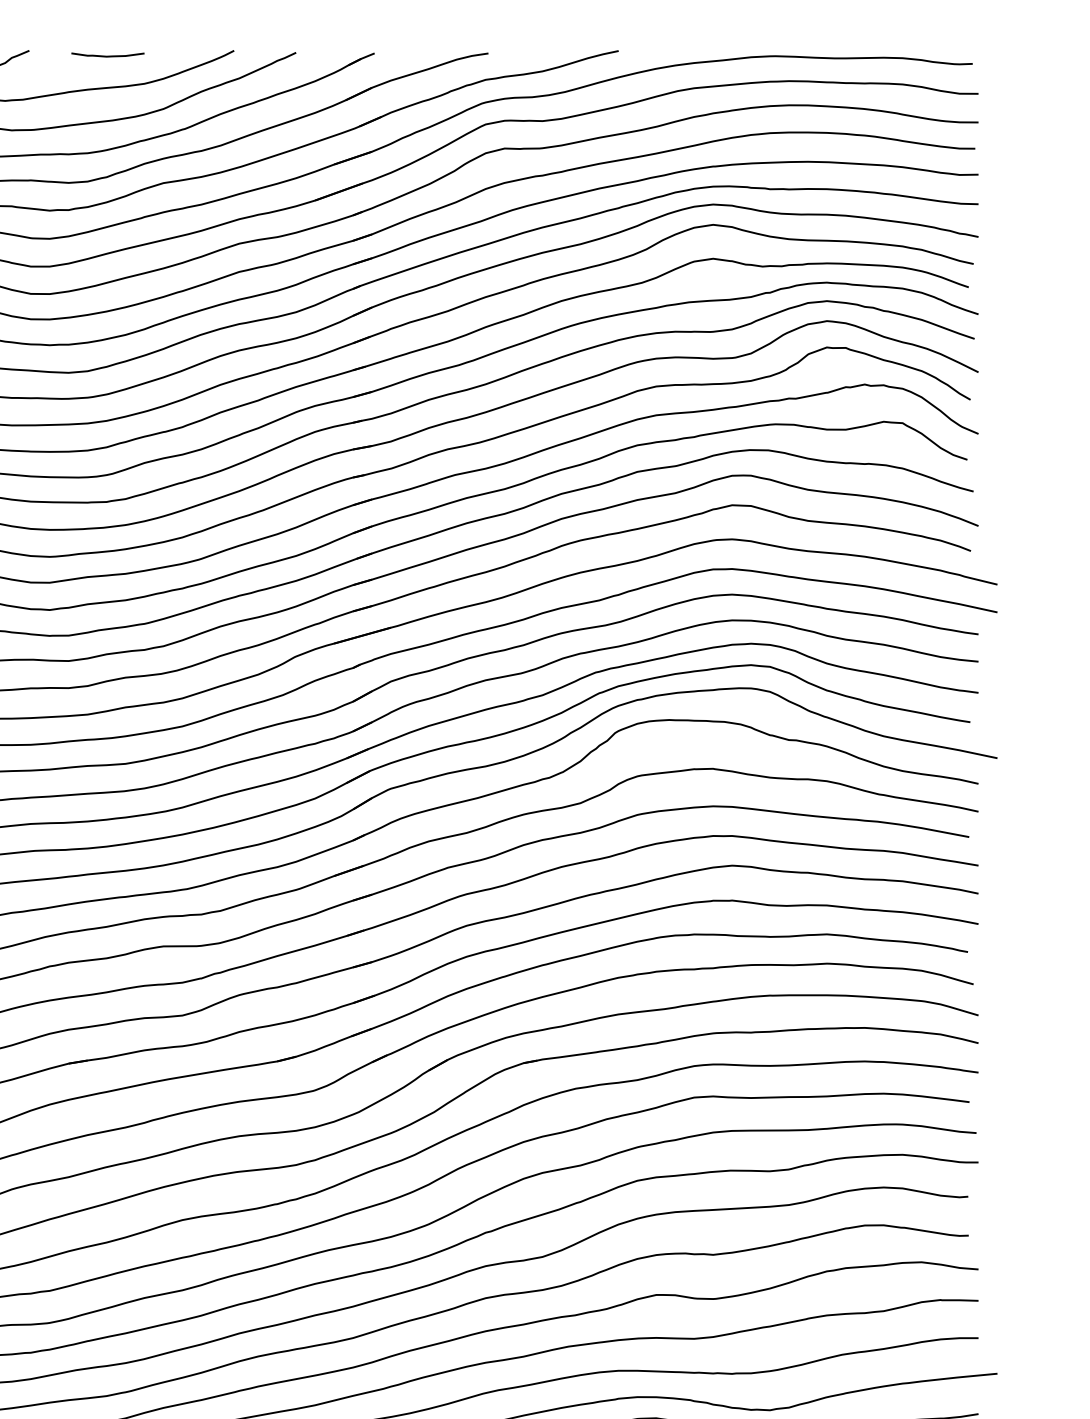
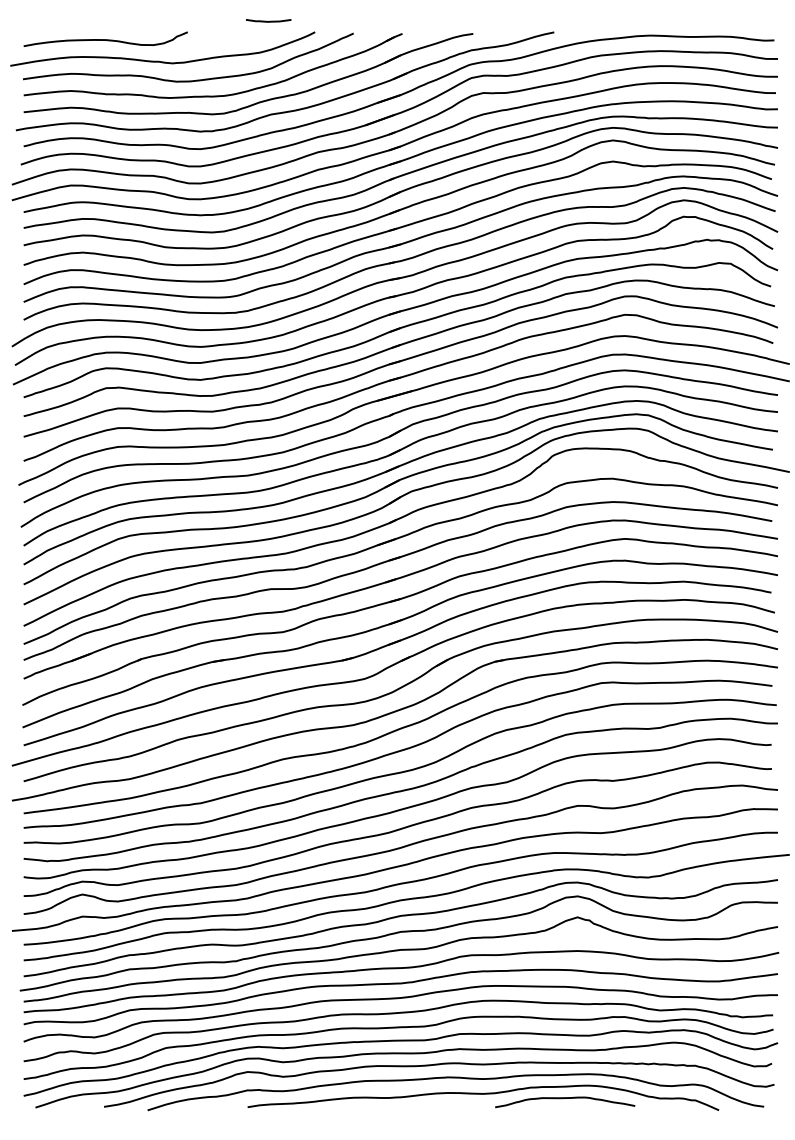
line: (109, 54) -> (269, 20), moved

